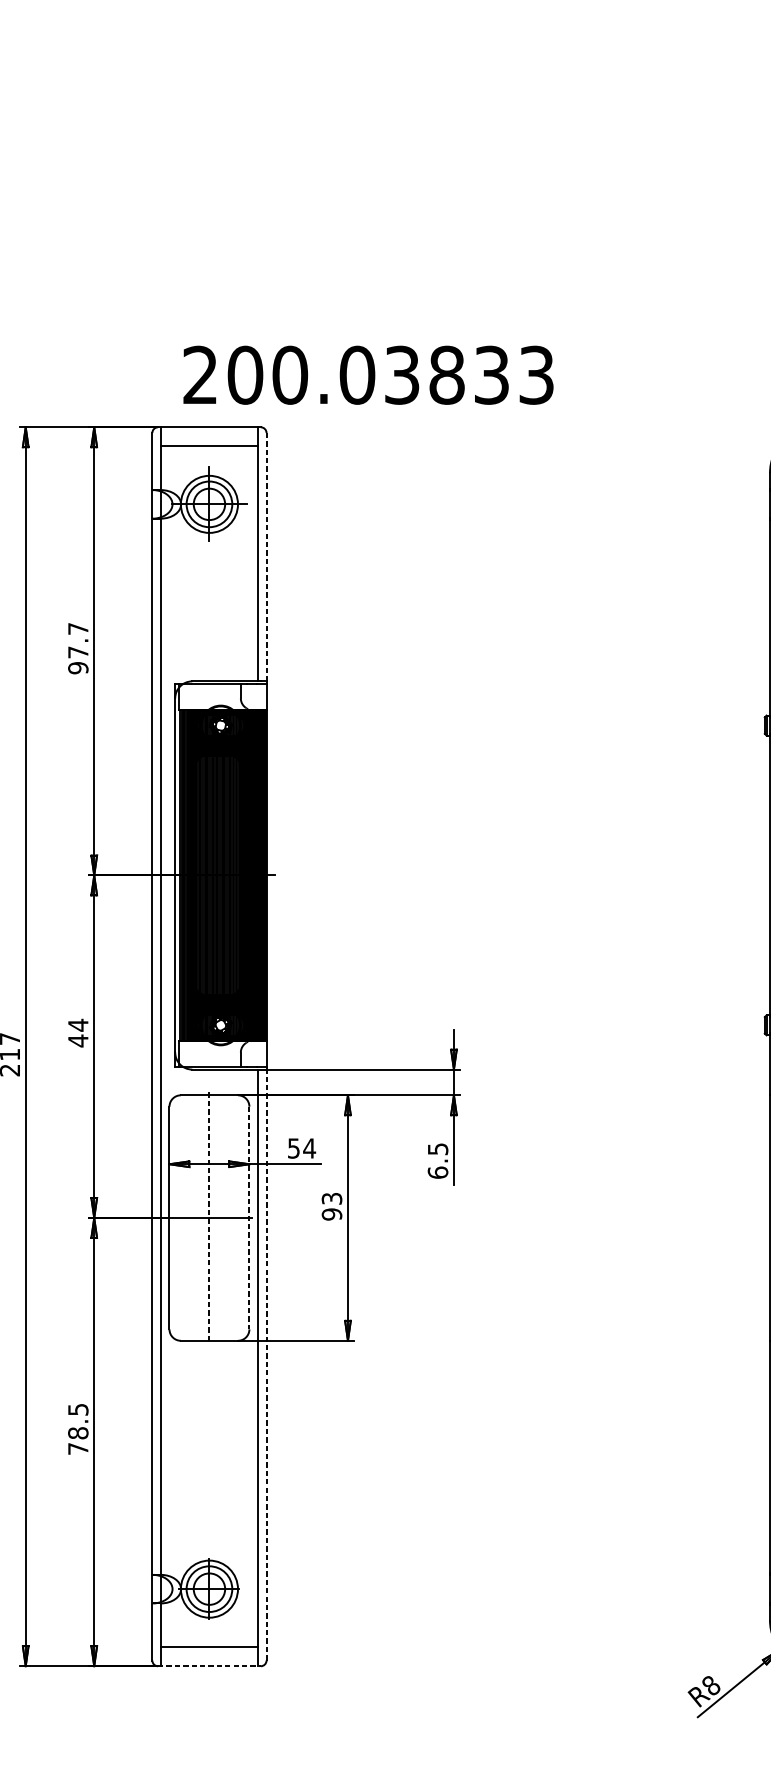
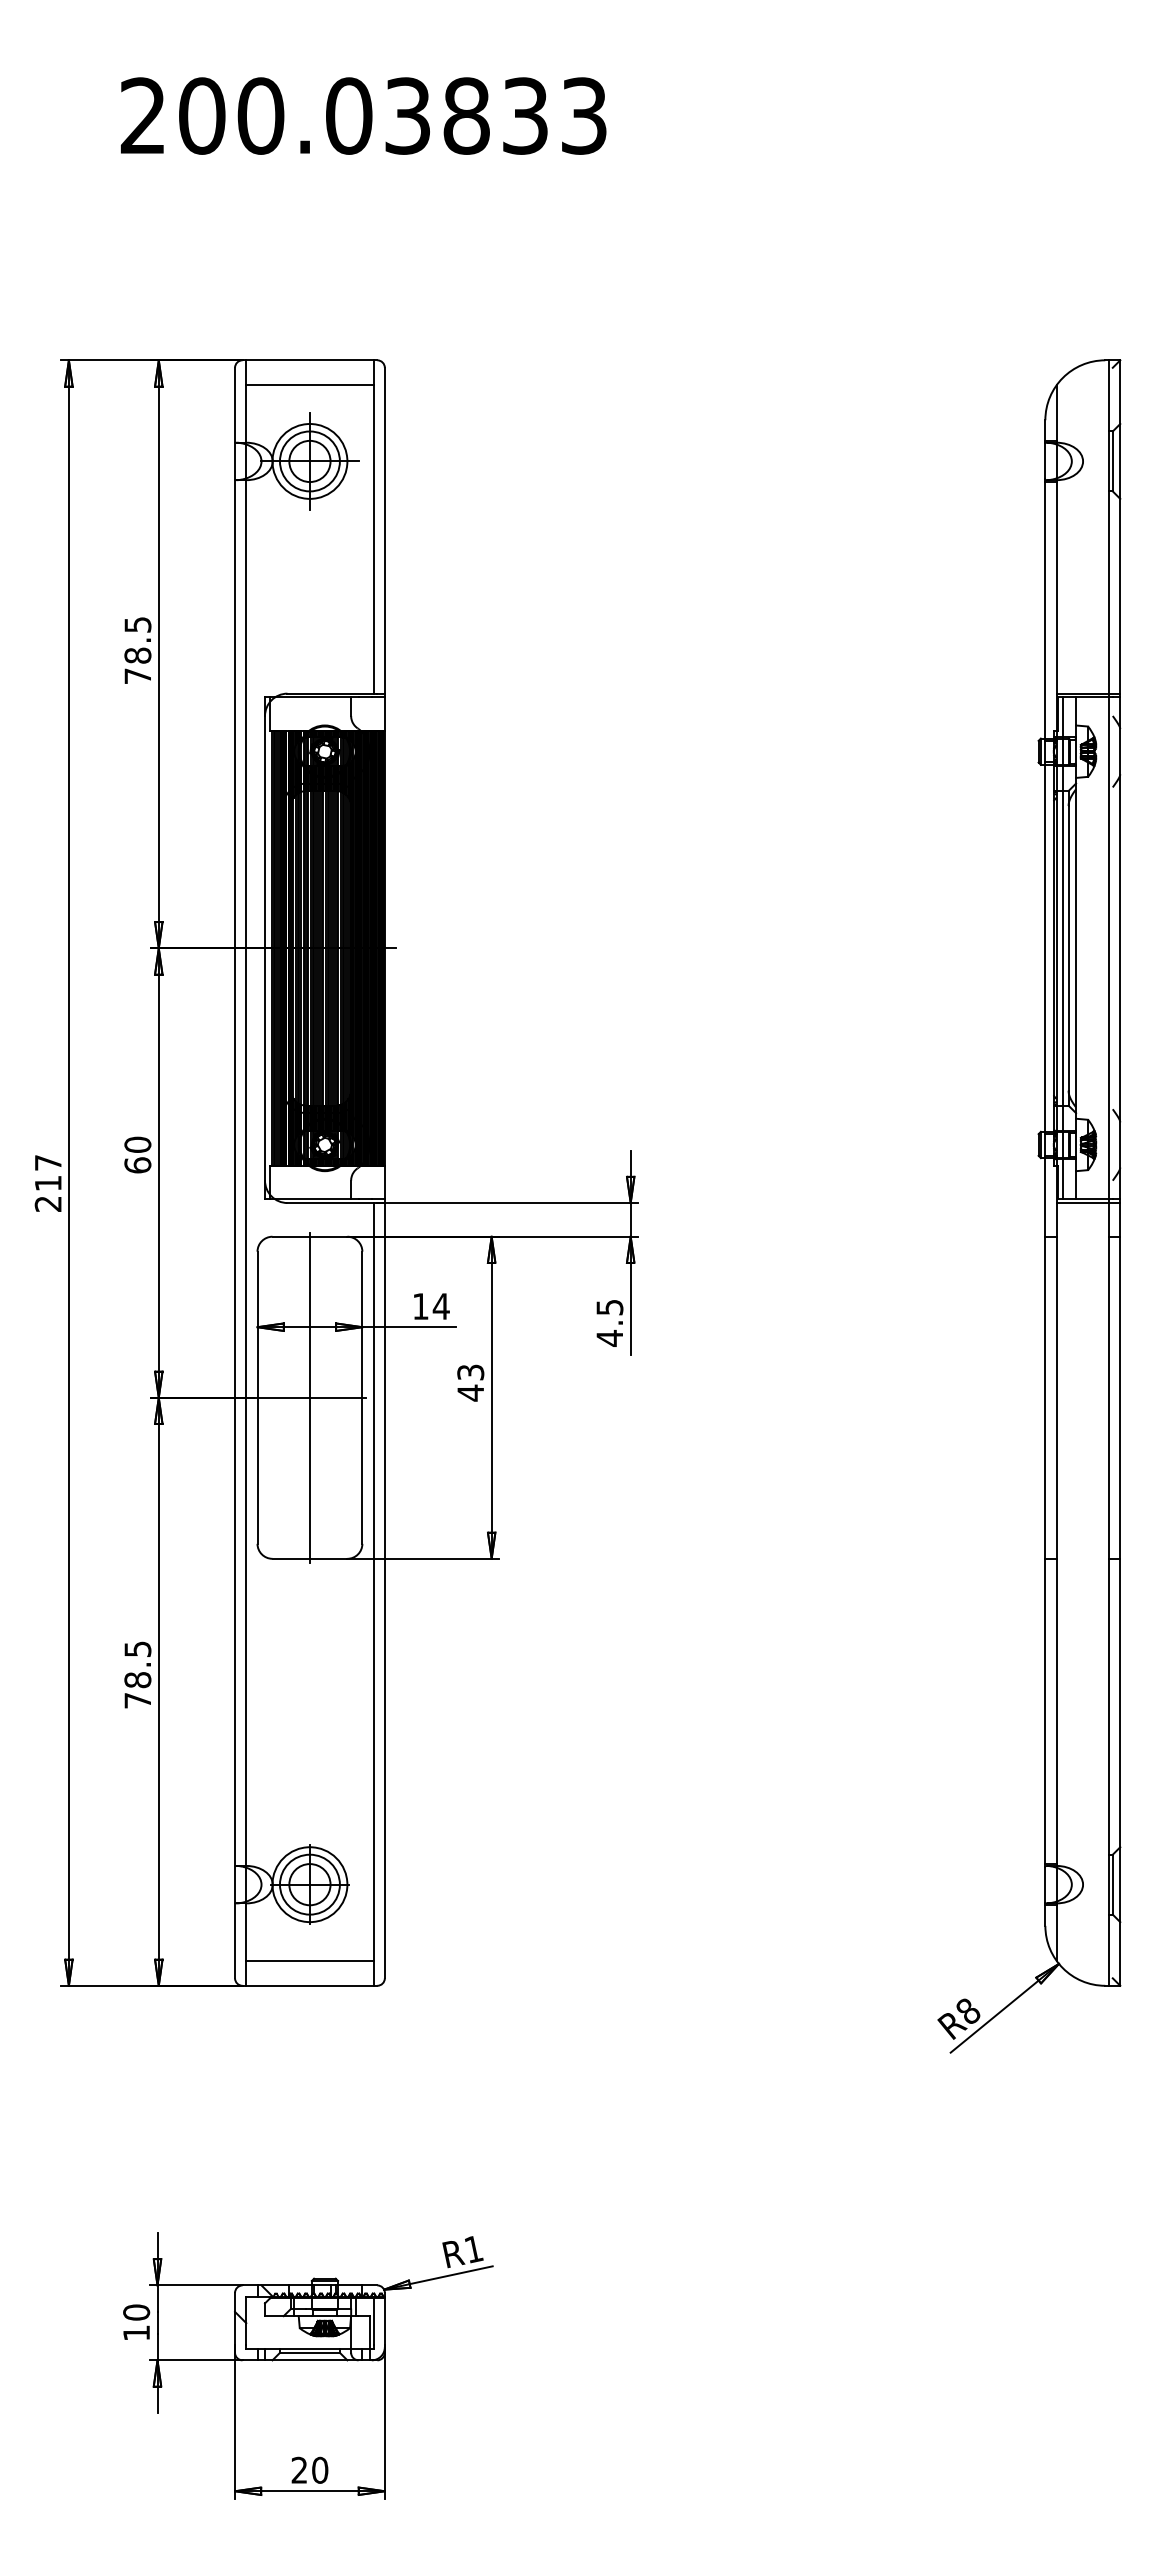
text: (368, 374) -> (363, 115), moved
line: (266, 557) -> (384, 530), dashed -> solid
text: (78, 648) -> (137, 650), 97.7 -> 78.5
text: (78, 1033) -> (137, 1155), 44 -> 60
text: (293, 1148) -> (420, 1306), 54 -> 14
text: (437, 1172) -> (609, 1337), 6.5 -> 4.5
text: (331, 1214) -> (470, 1392), 93 -> 43
line: (209, 1217) -> (309, 1397), dashed -> solid
line: (249, 1218) -> (362, 1398), dashed -> solid
line: (266, 1364) -> (384, 1590), dashed -> solid
line: (209, 1666) -> (310, 1985), dashed -> solid

